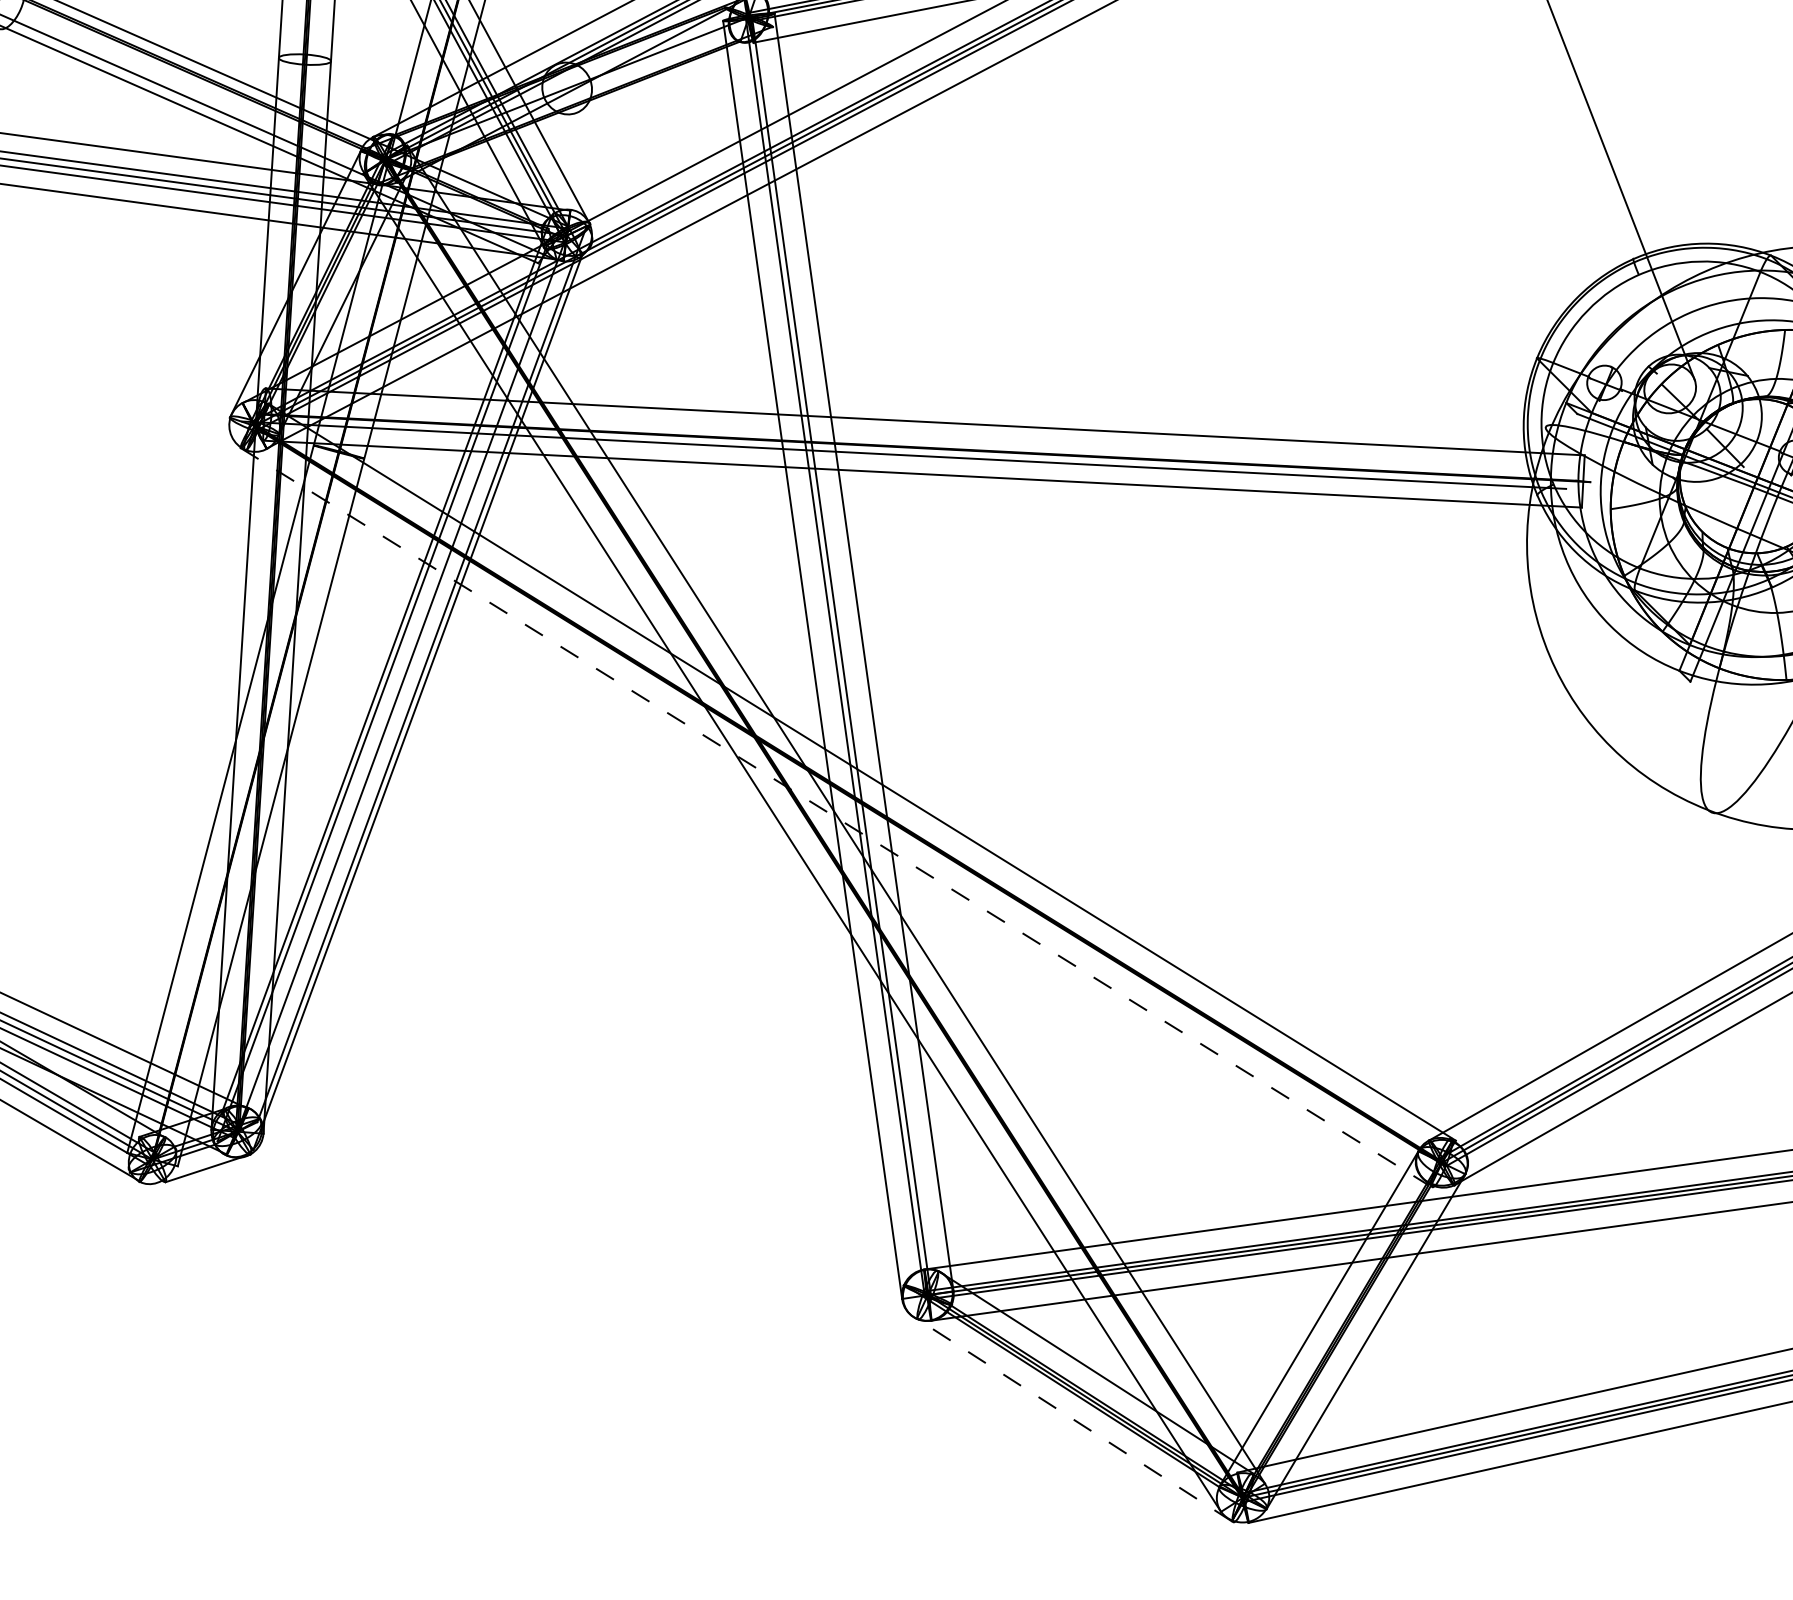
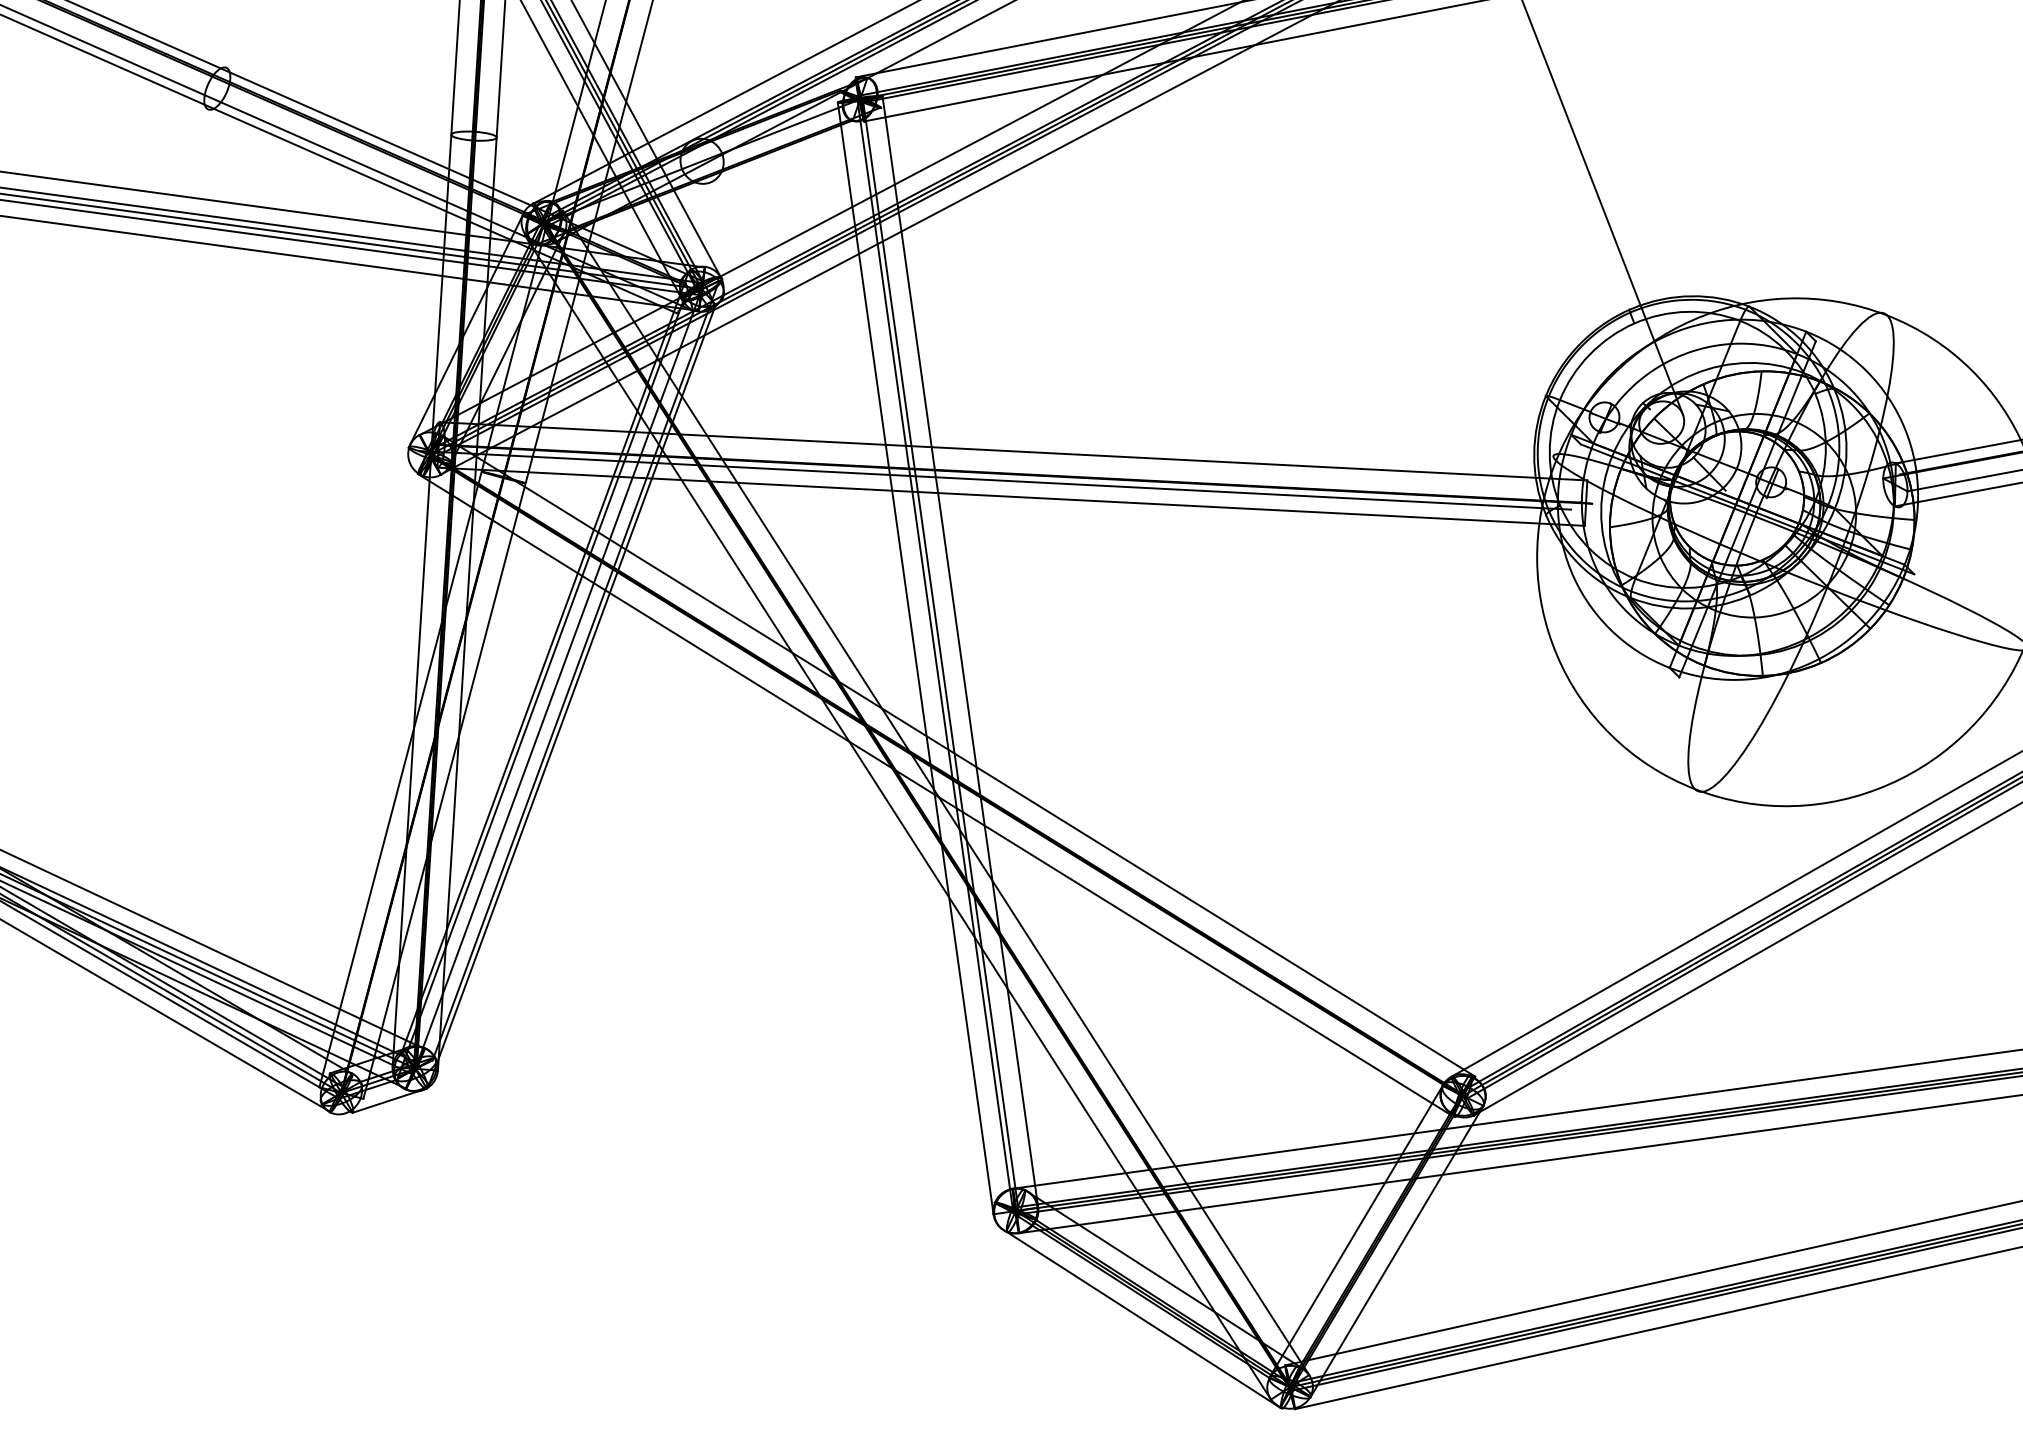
line: (834, 816) -> (934, 794), dashed -> solid
line: (1074, 1419) -> (1143, 1319), dashed -> solid

